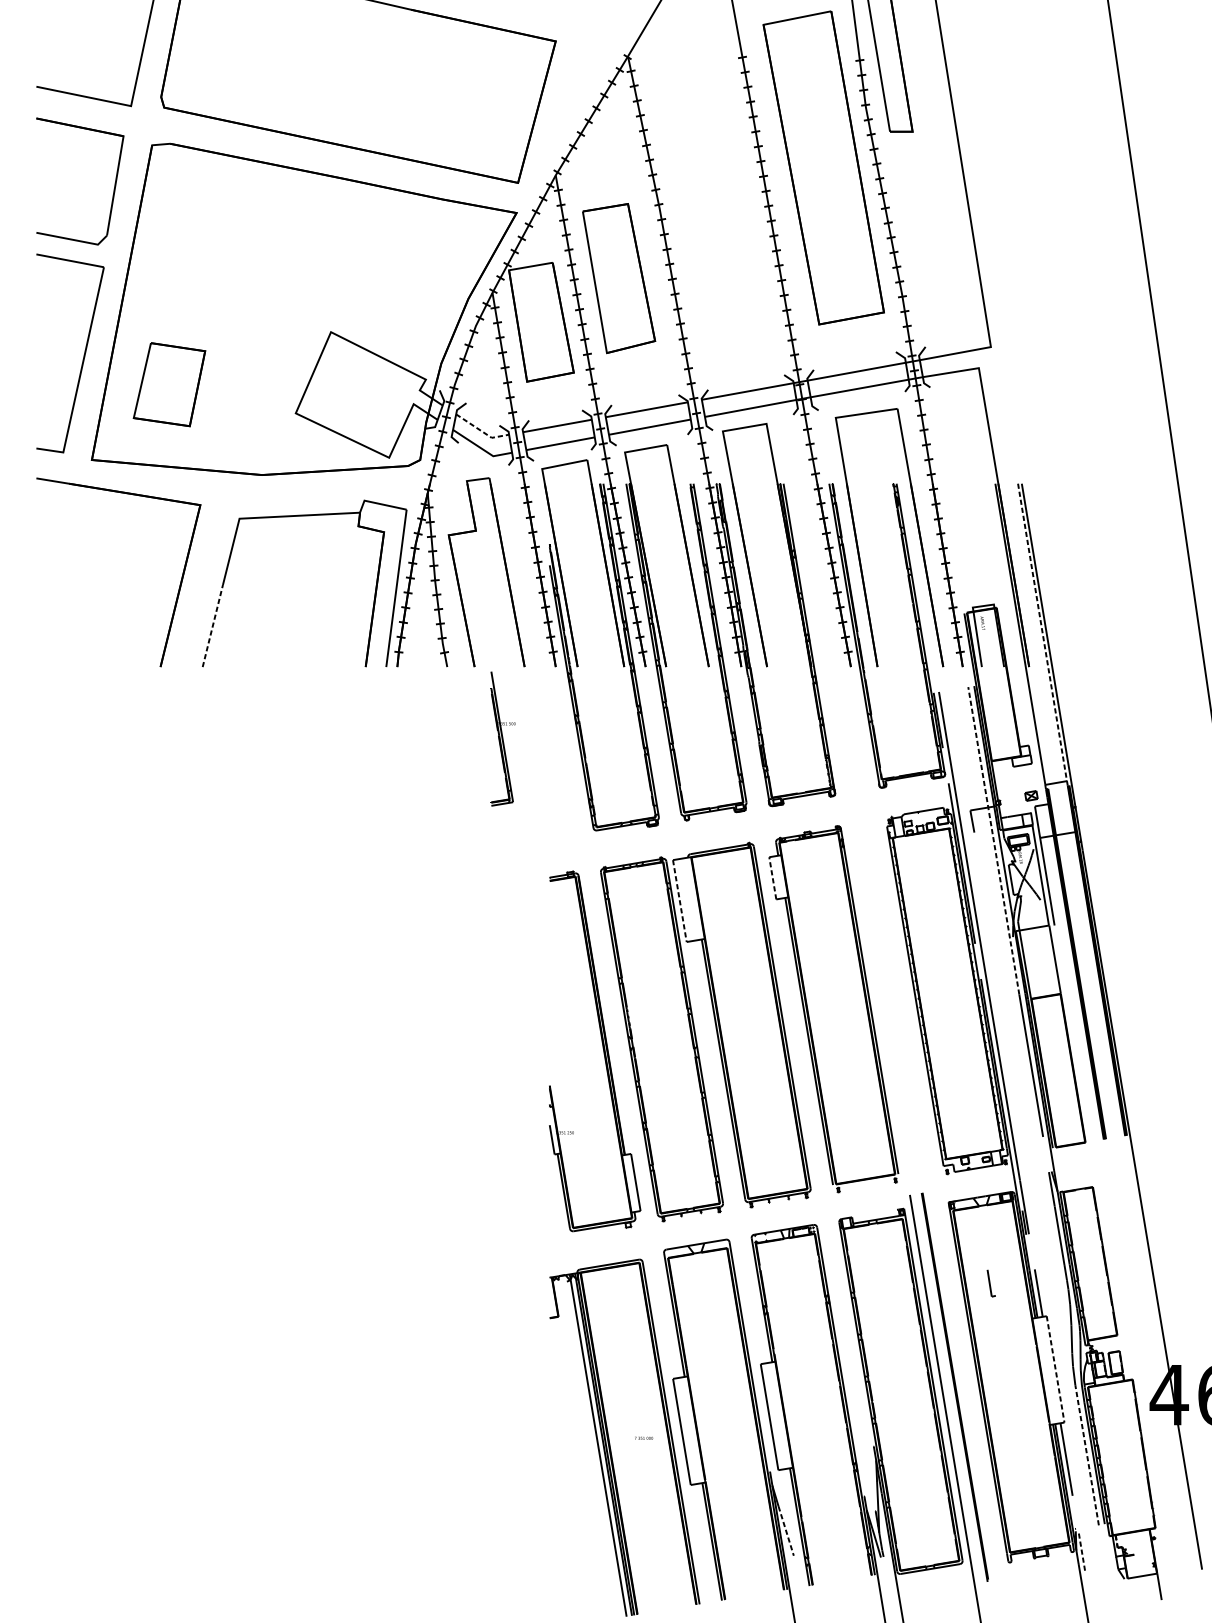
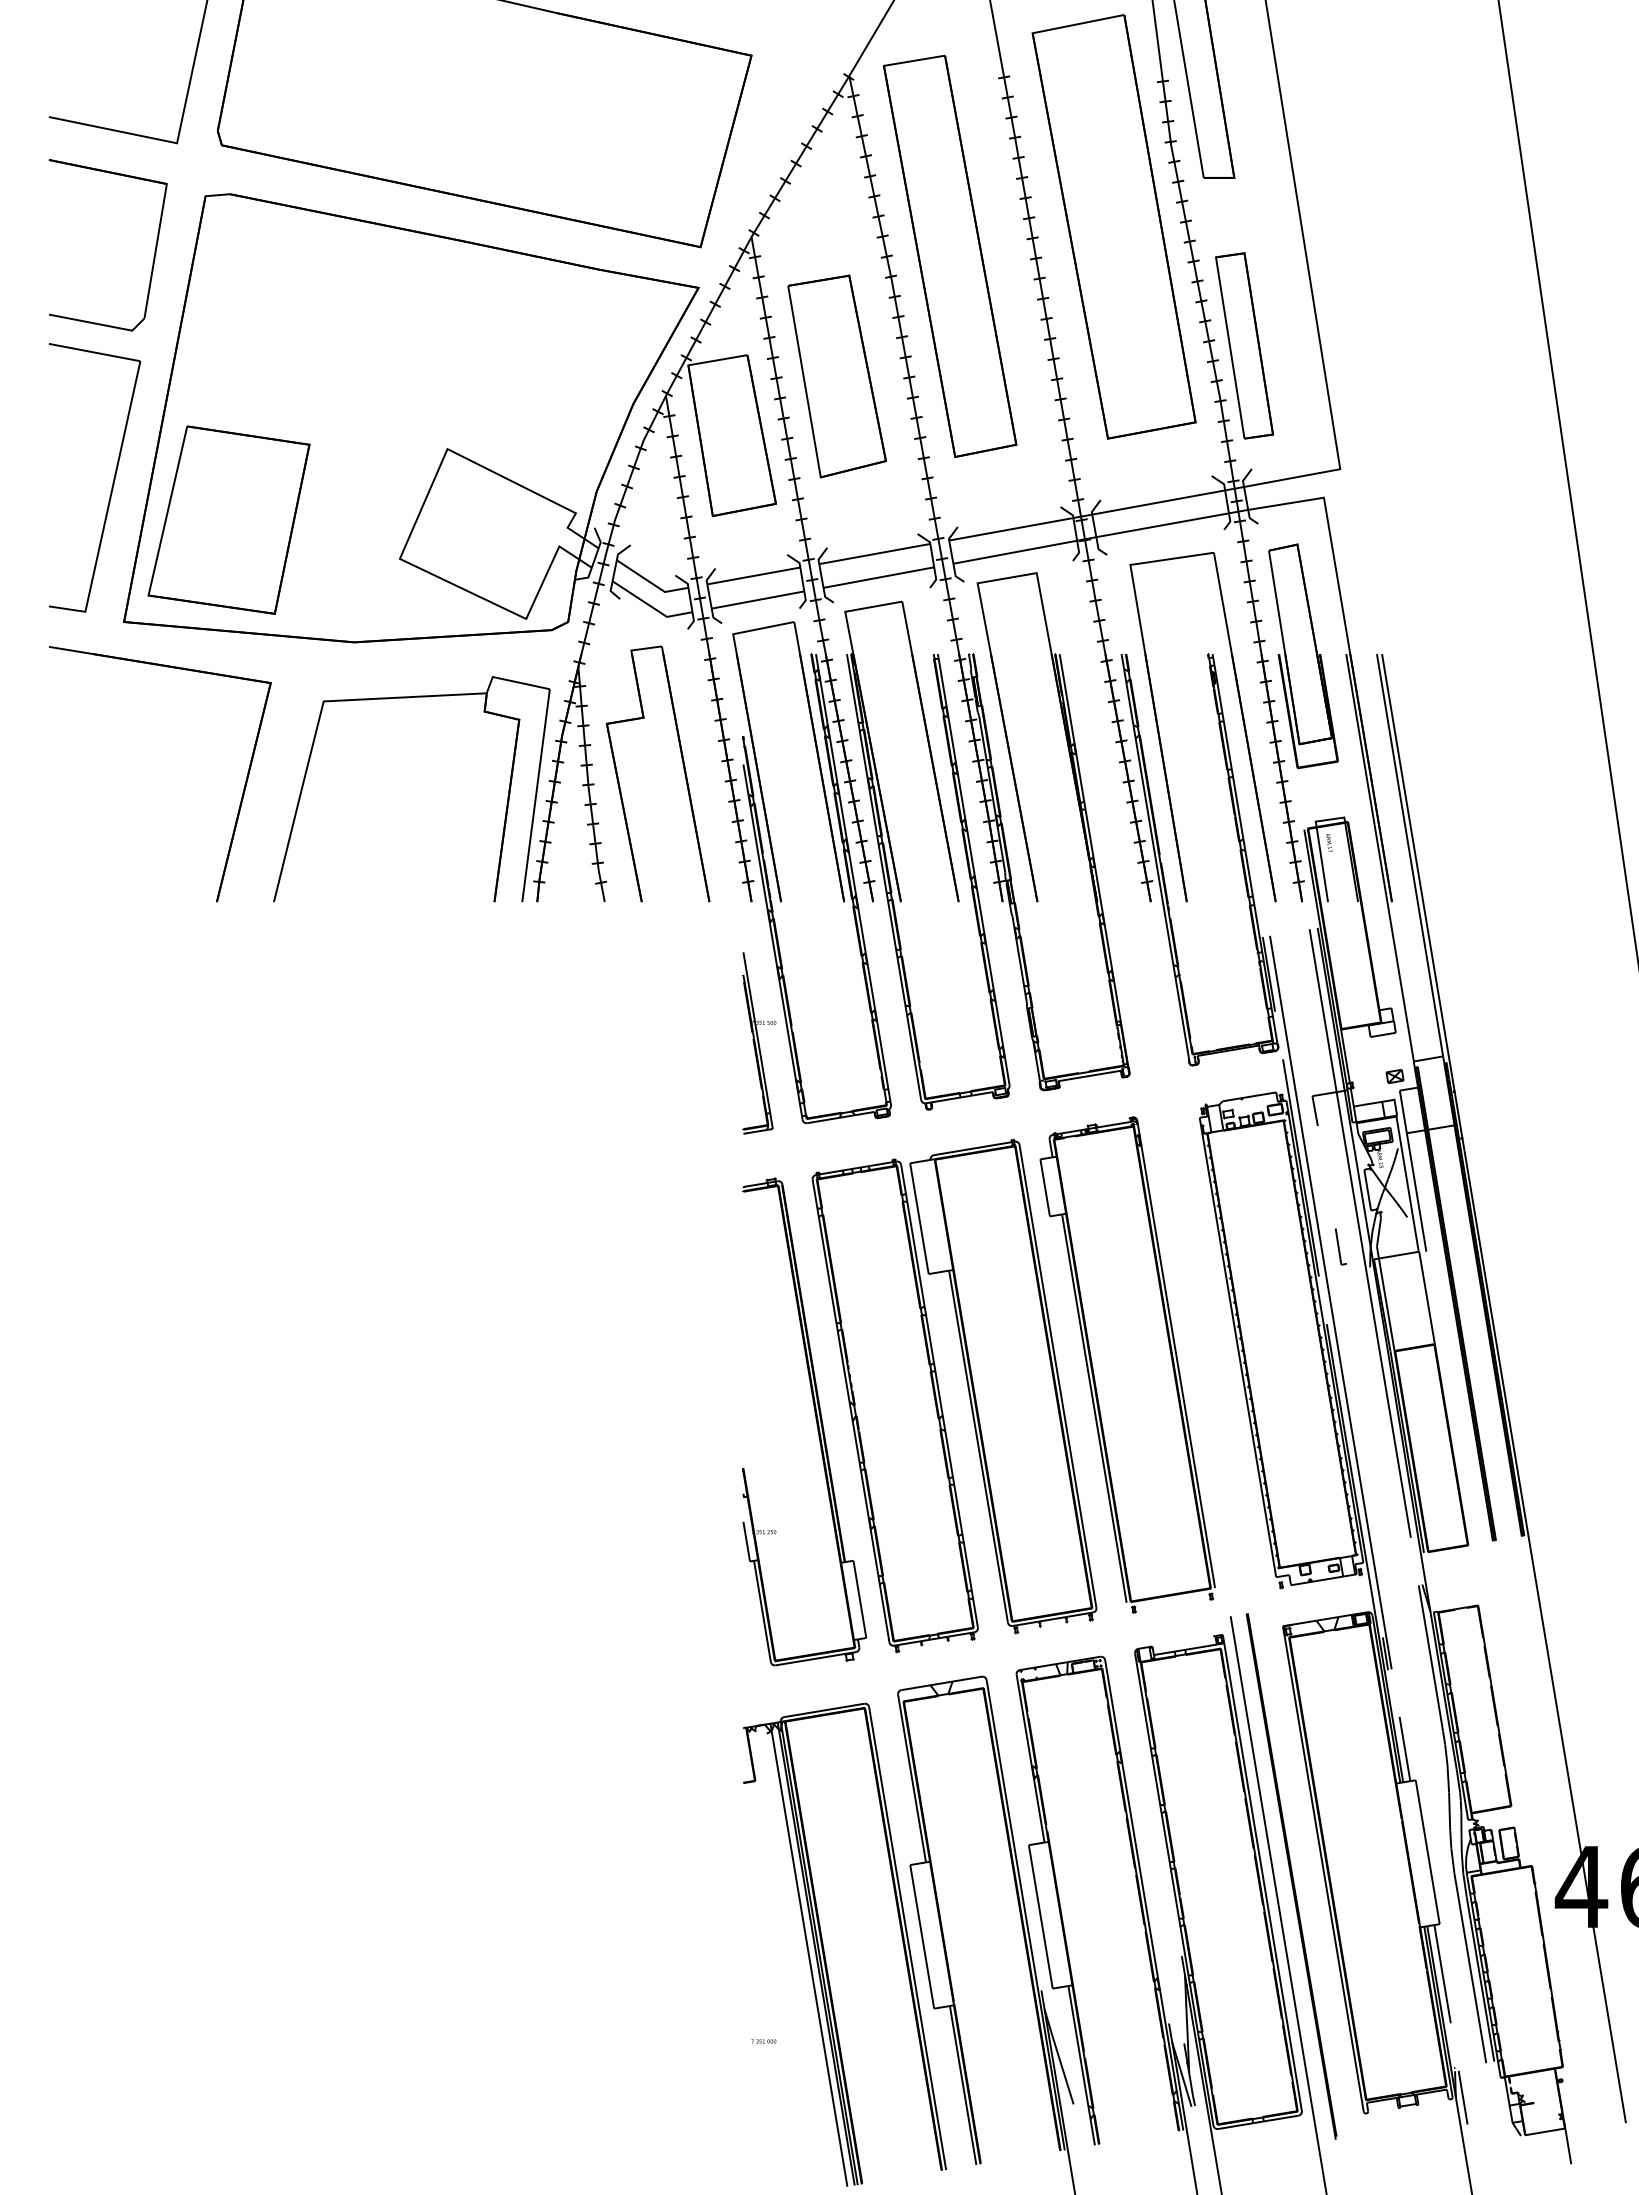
part: (702, 189) -> (950, 255), added
part: (920, 255) -> (1244, 345), added
part: (169, 384) -> (228, 519), size x1.67
line: (481, 430) -> (650, 582), dashed -> solid
part: (963, 485) -> (1303, 656), added
line: (212, 625) -> (287, 846), dashed -> solid
line: (1042, 632) -> (1410, 855), dashed -> solid
part: (503, 739) -> (759, 1043), moved
line: (994, 841) -> (1344, 1137), dashed -> solid
line: (773, 878) -> (1045, 1187), dashed -> solid
line: (679, 901) -> (919, 1219), dashed -> solid
part: (991, 1283) -> (1340, 1246), moved
line: (1055, 1369) -> (1427, 1852), dashed -> solid
text: (643, 1438) -> (763, 2041), moved
line: (1087, 1454) -> (1470, 1967), dashed -> solid
line: (786, 1531) -> (1063, 2071), dashed -> solid
line: (1082, 1550) -> (1463, 2097), dashed -> solid

